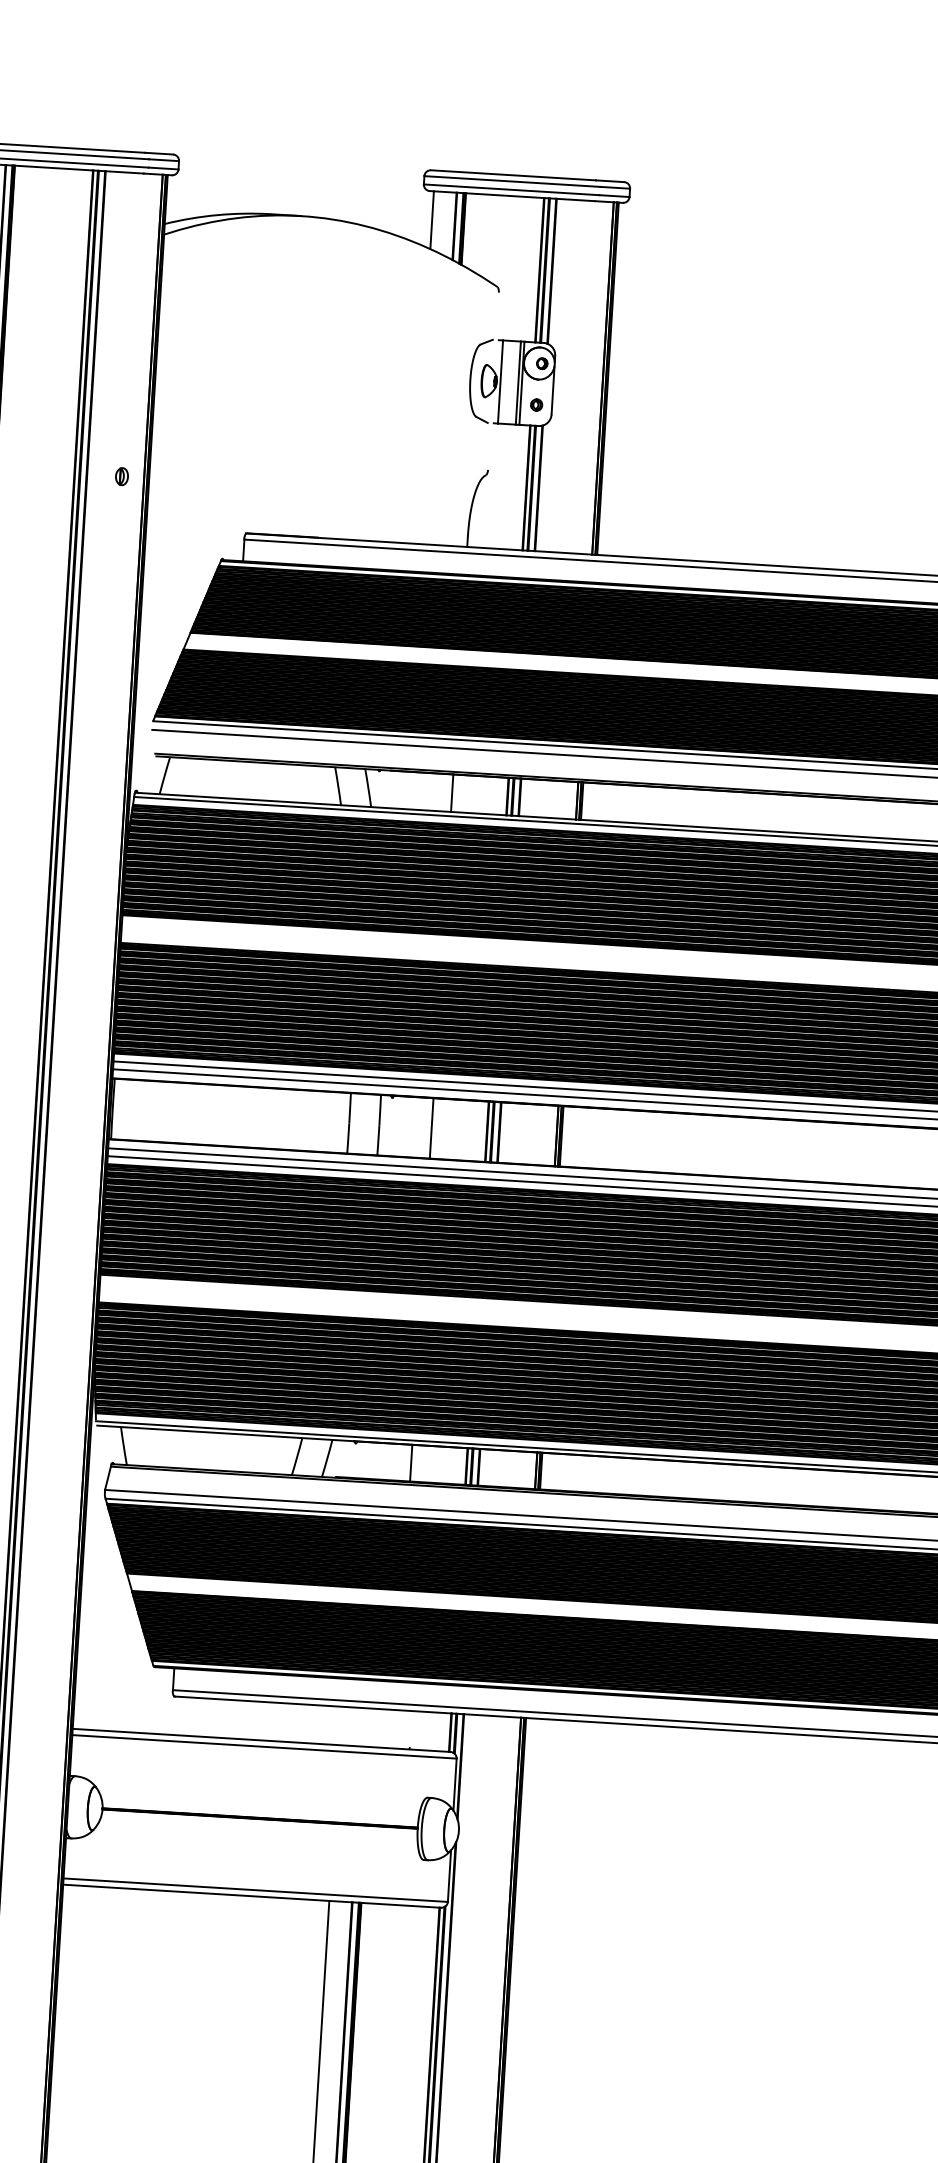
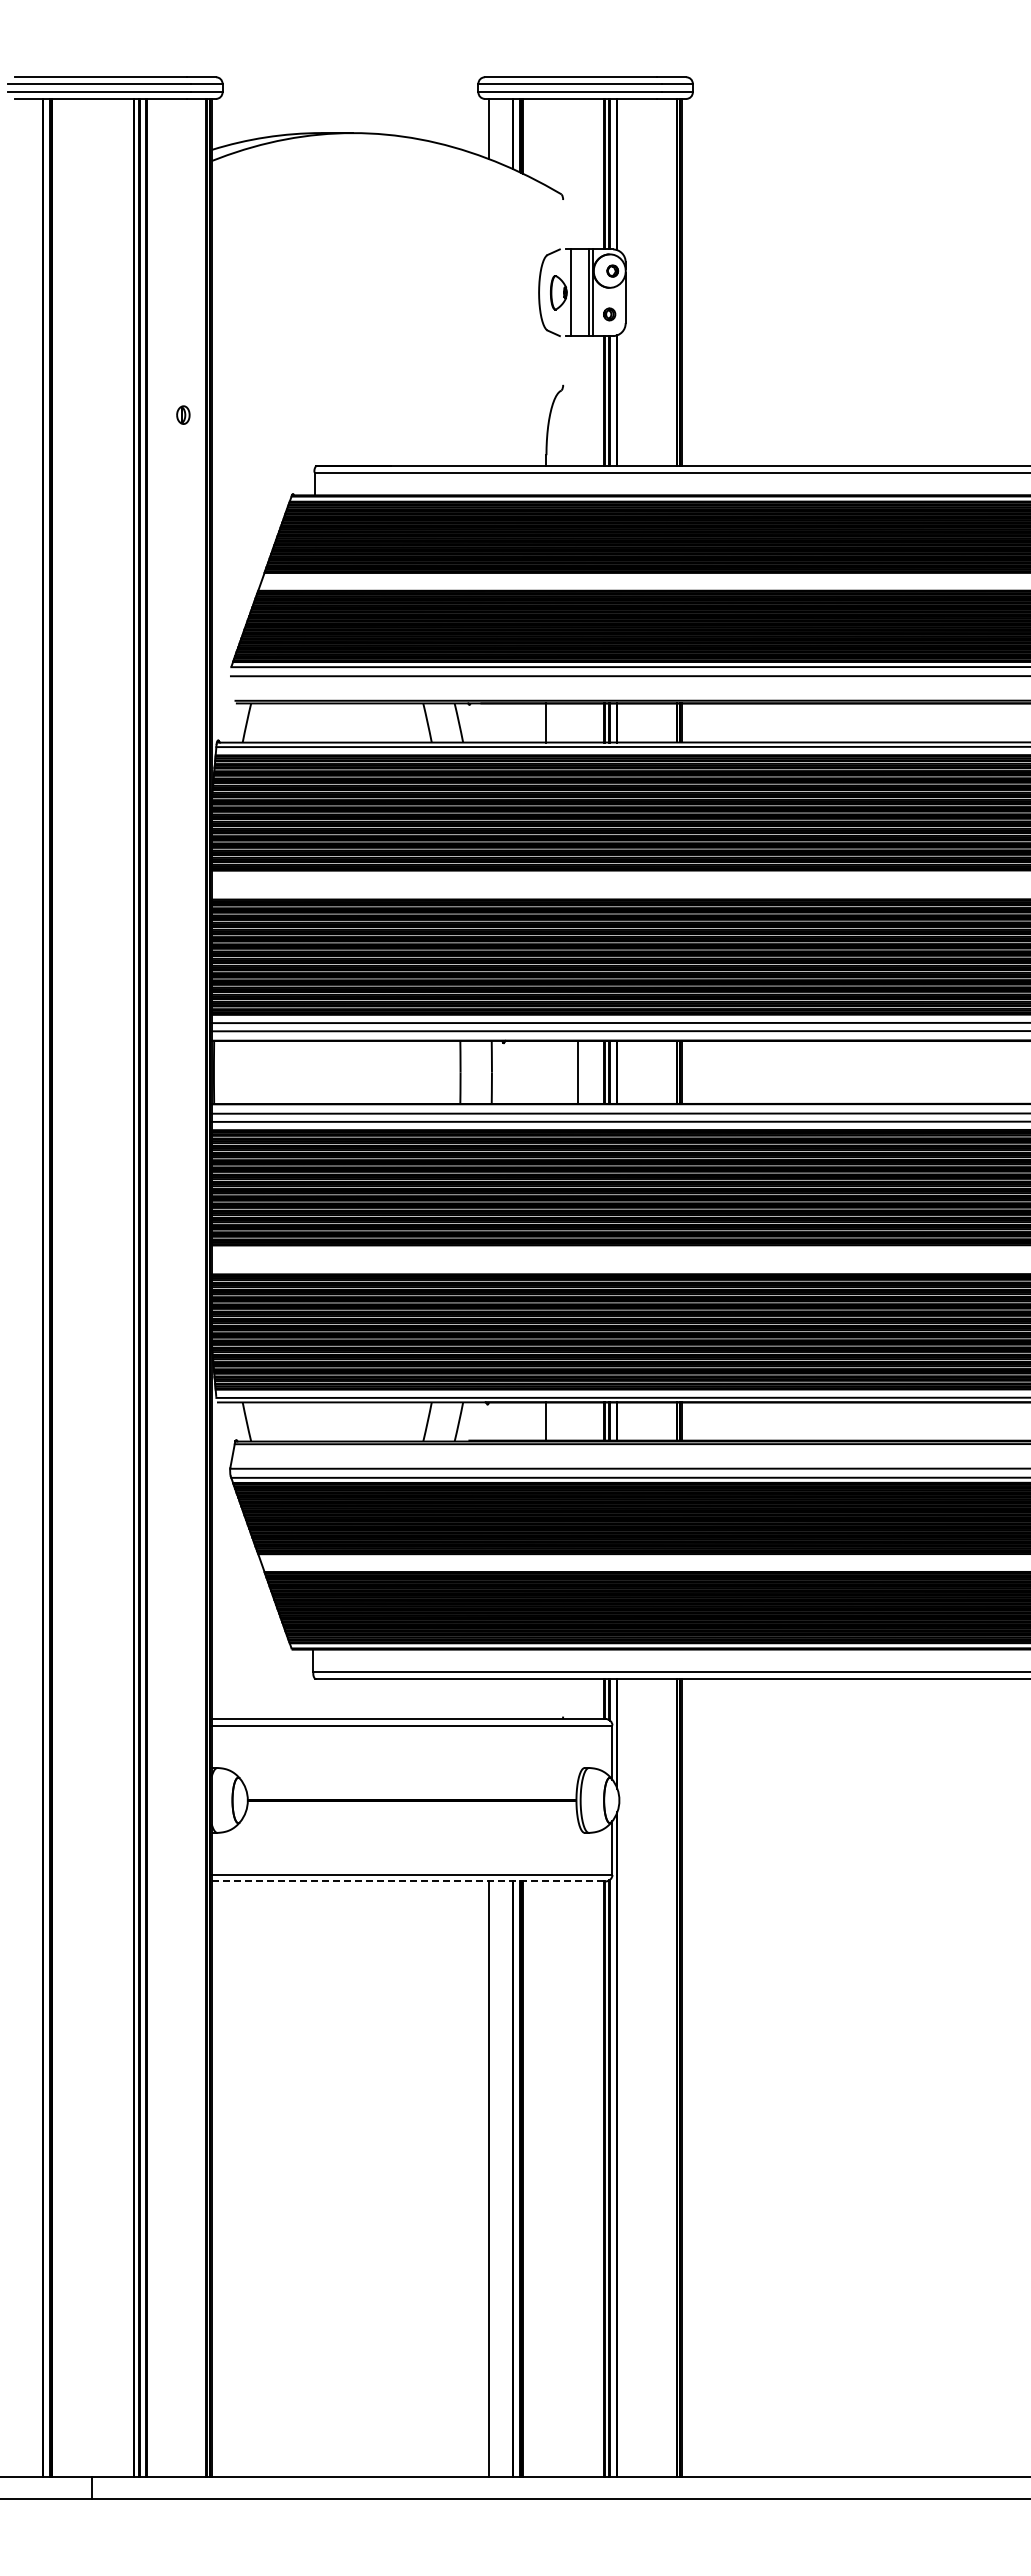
line: (431, 1127) -> (578, 1071), moved
line: (251, 1896) -> (408, 1881), solid -> dashed

